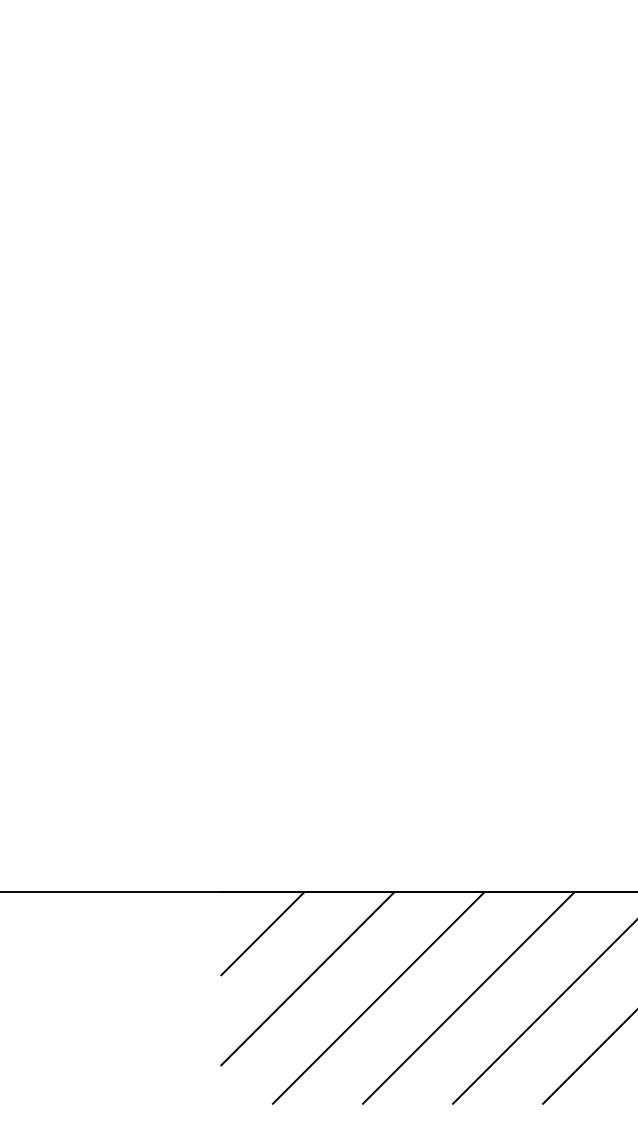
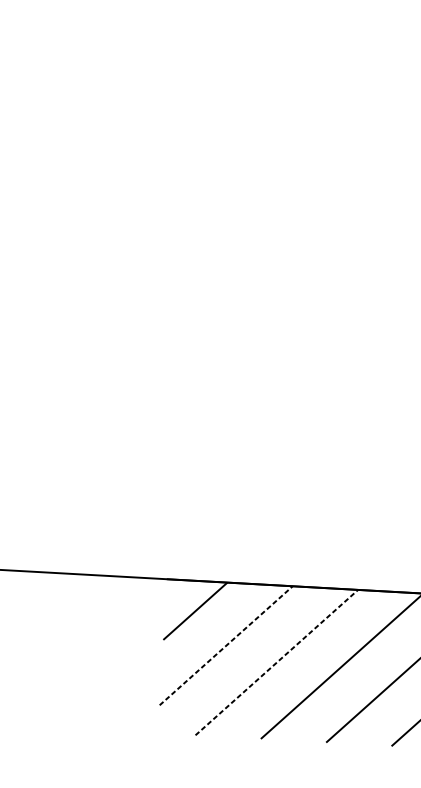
line: (307, 979) -> (226, 646), solid -> dashed
line: (378, 997) -> (276, 662), solid -> dashed

